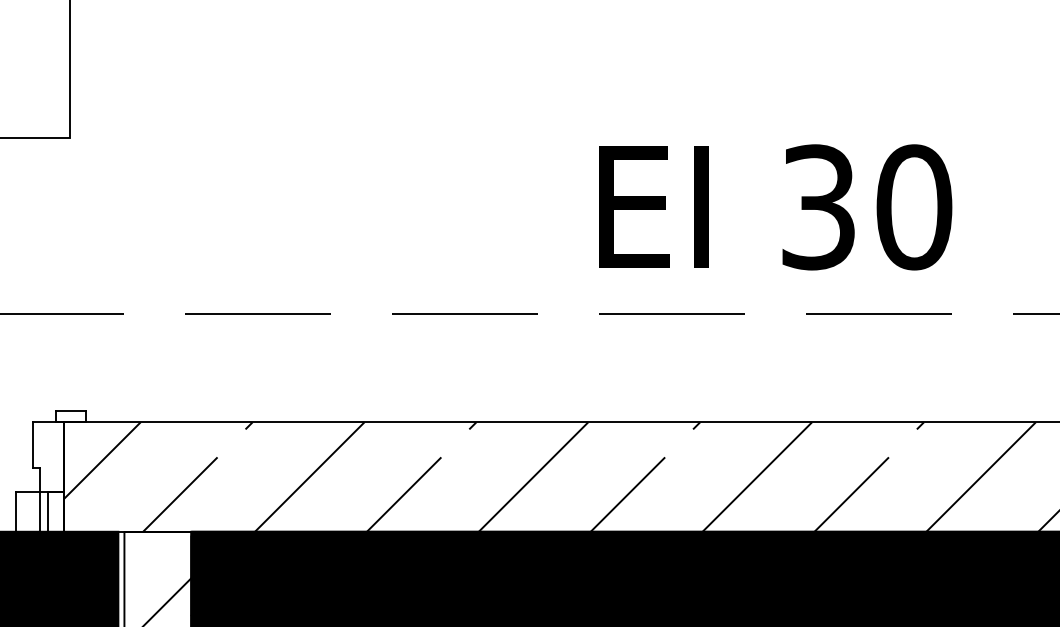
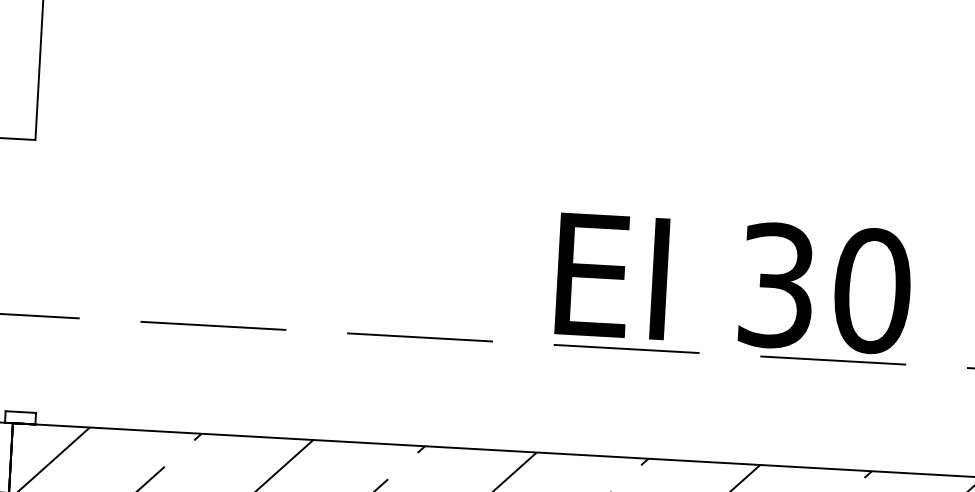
text: (775, 207) -> (733, 283), moved

